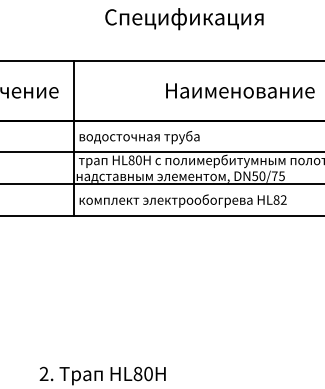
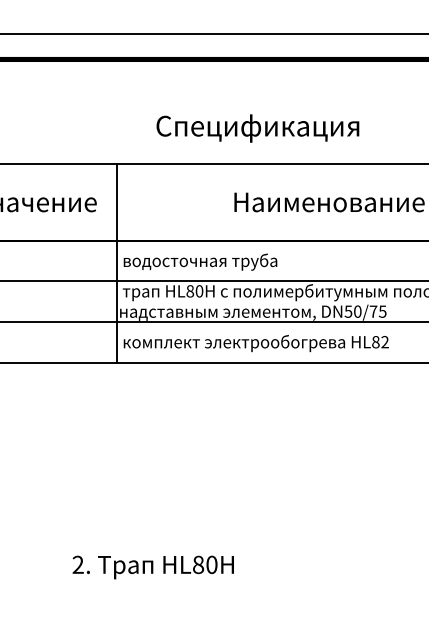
text: (184, 19) -> (257, 128), moved

